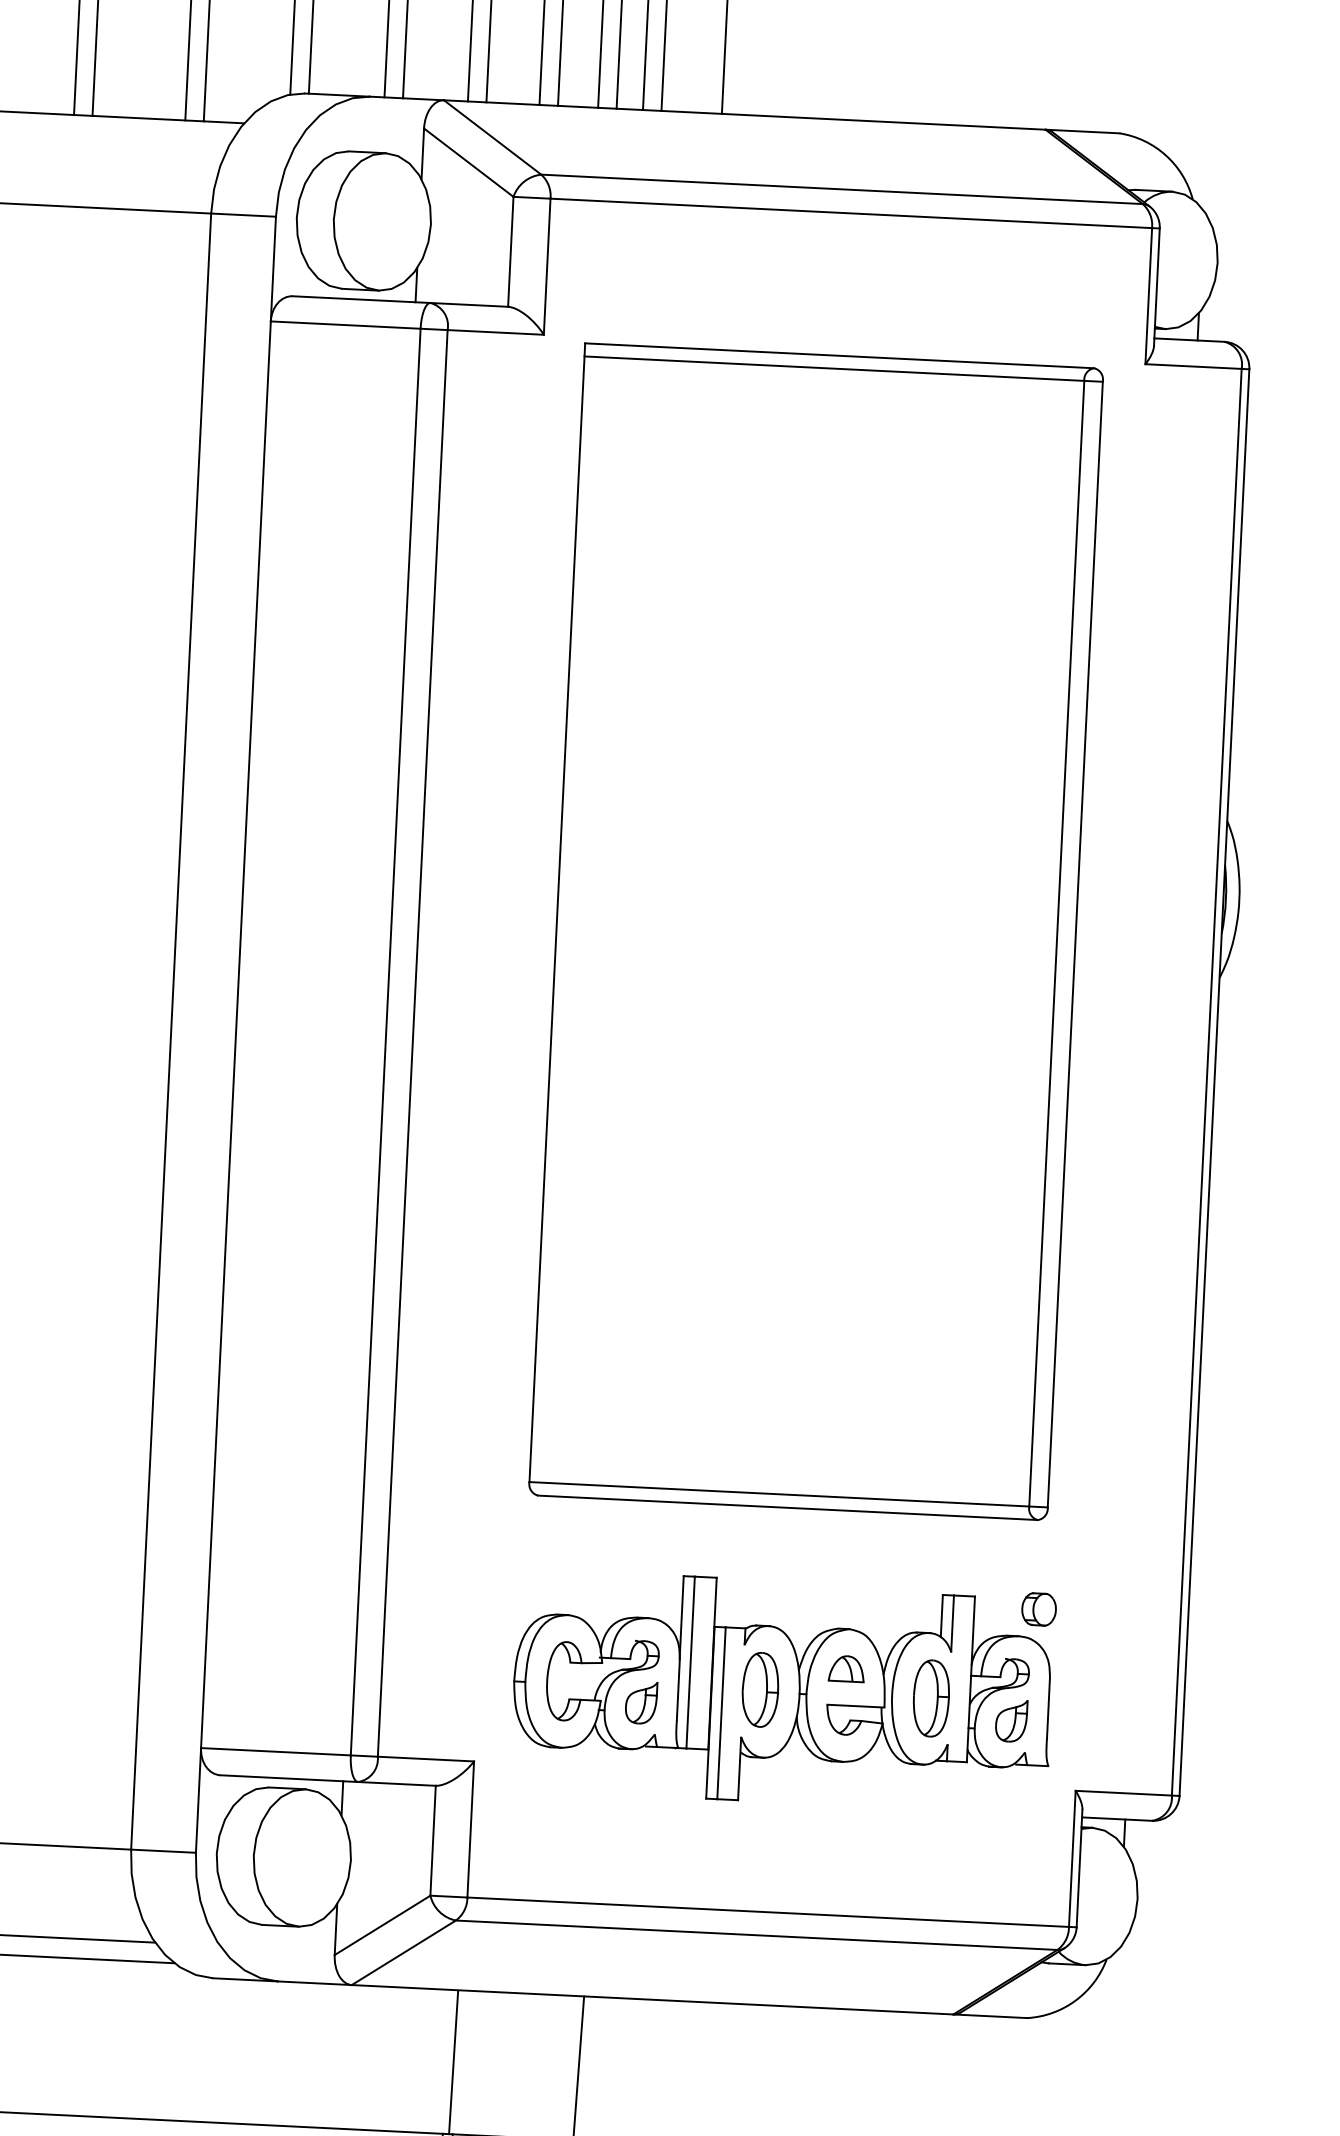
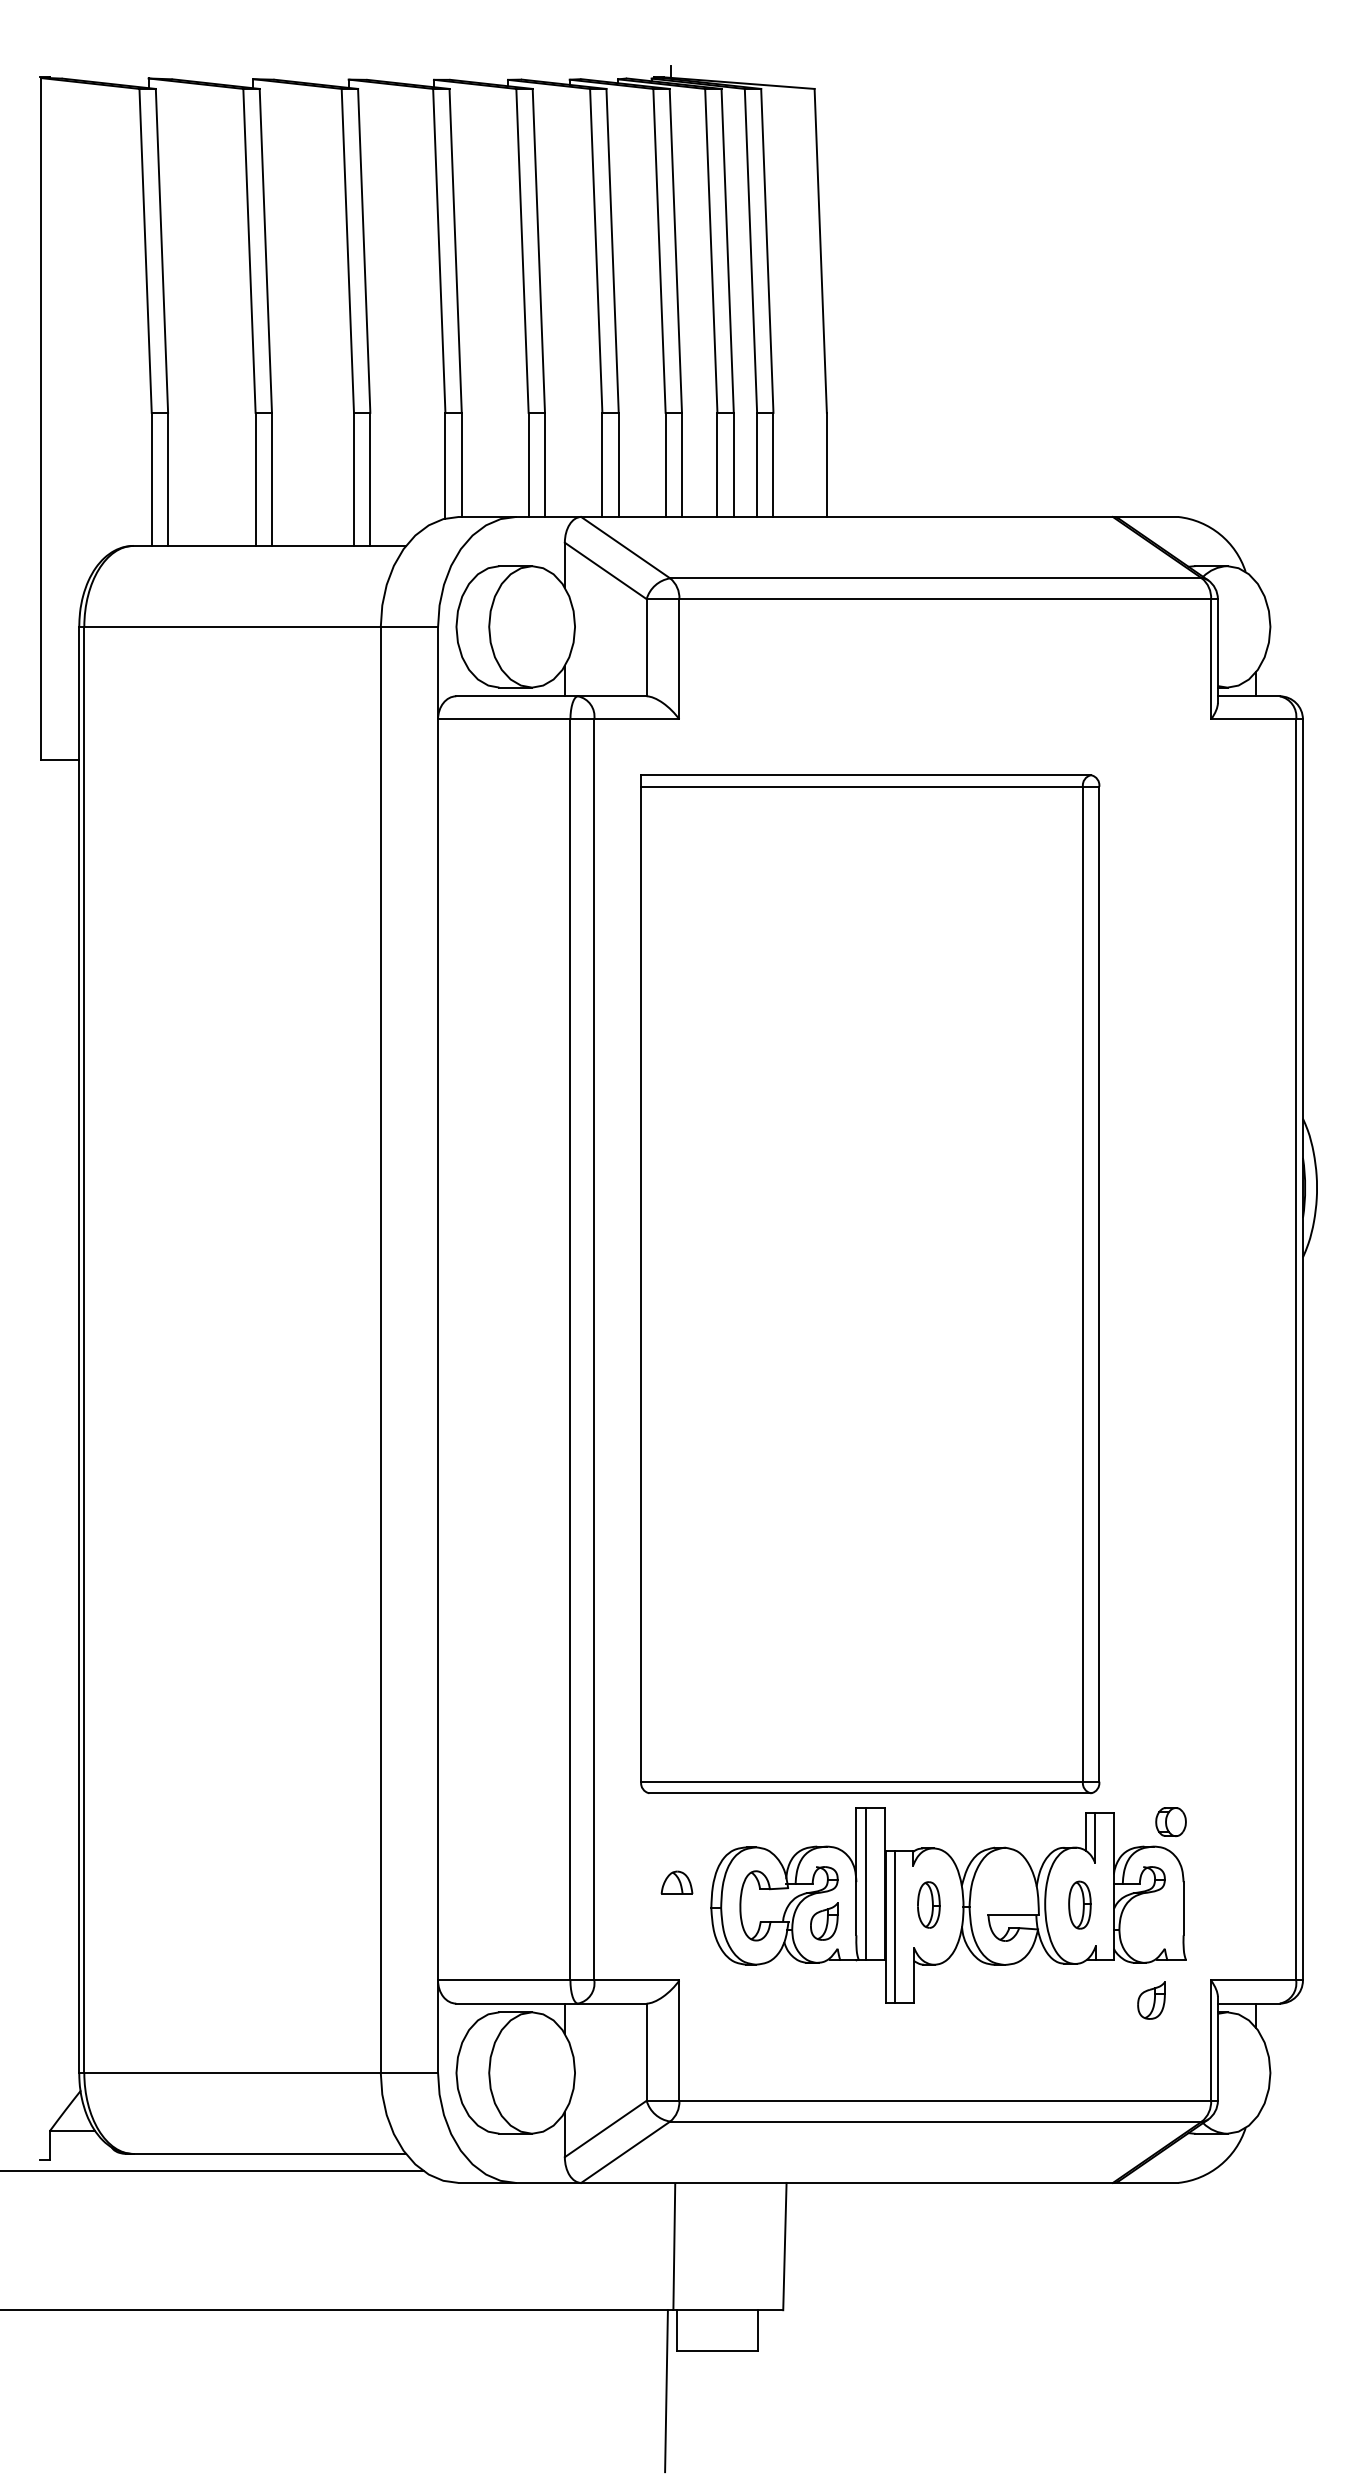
part: (816, 932) -> (870, 1284), moved
part: (846, 1668) -> (676, 1882), moved
part: (760, 1689) -> (928, 1904), size x0.7
part: (930, 1697) -> (1079, 1904), size x0.7
part: (1011, 1720) -> (1151, 2000), moved

